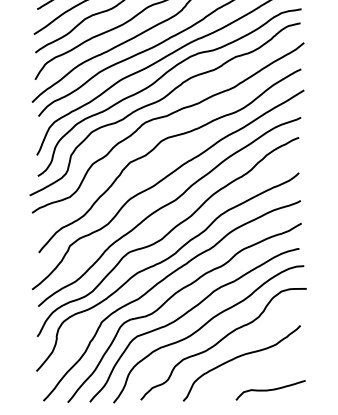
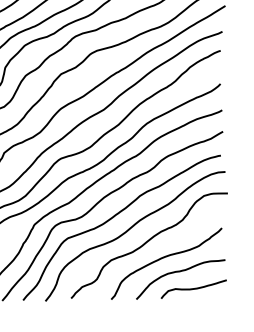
curve: (256, 372) -> (180, 272), added

